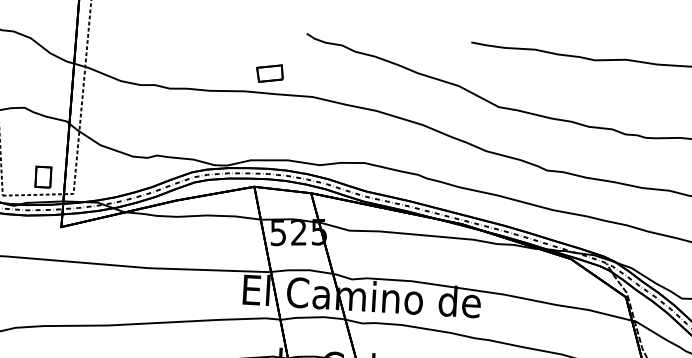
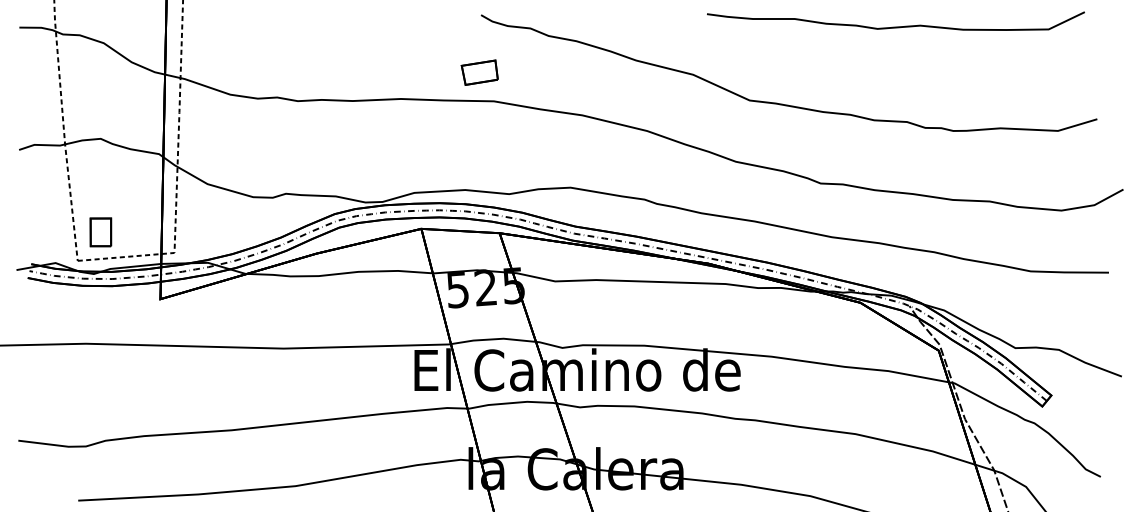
part: (269, 73) -> (479, 72), moved
part: (43, 177) -> (100, 232), moved

